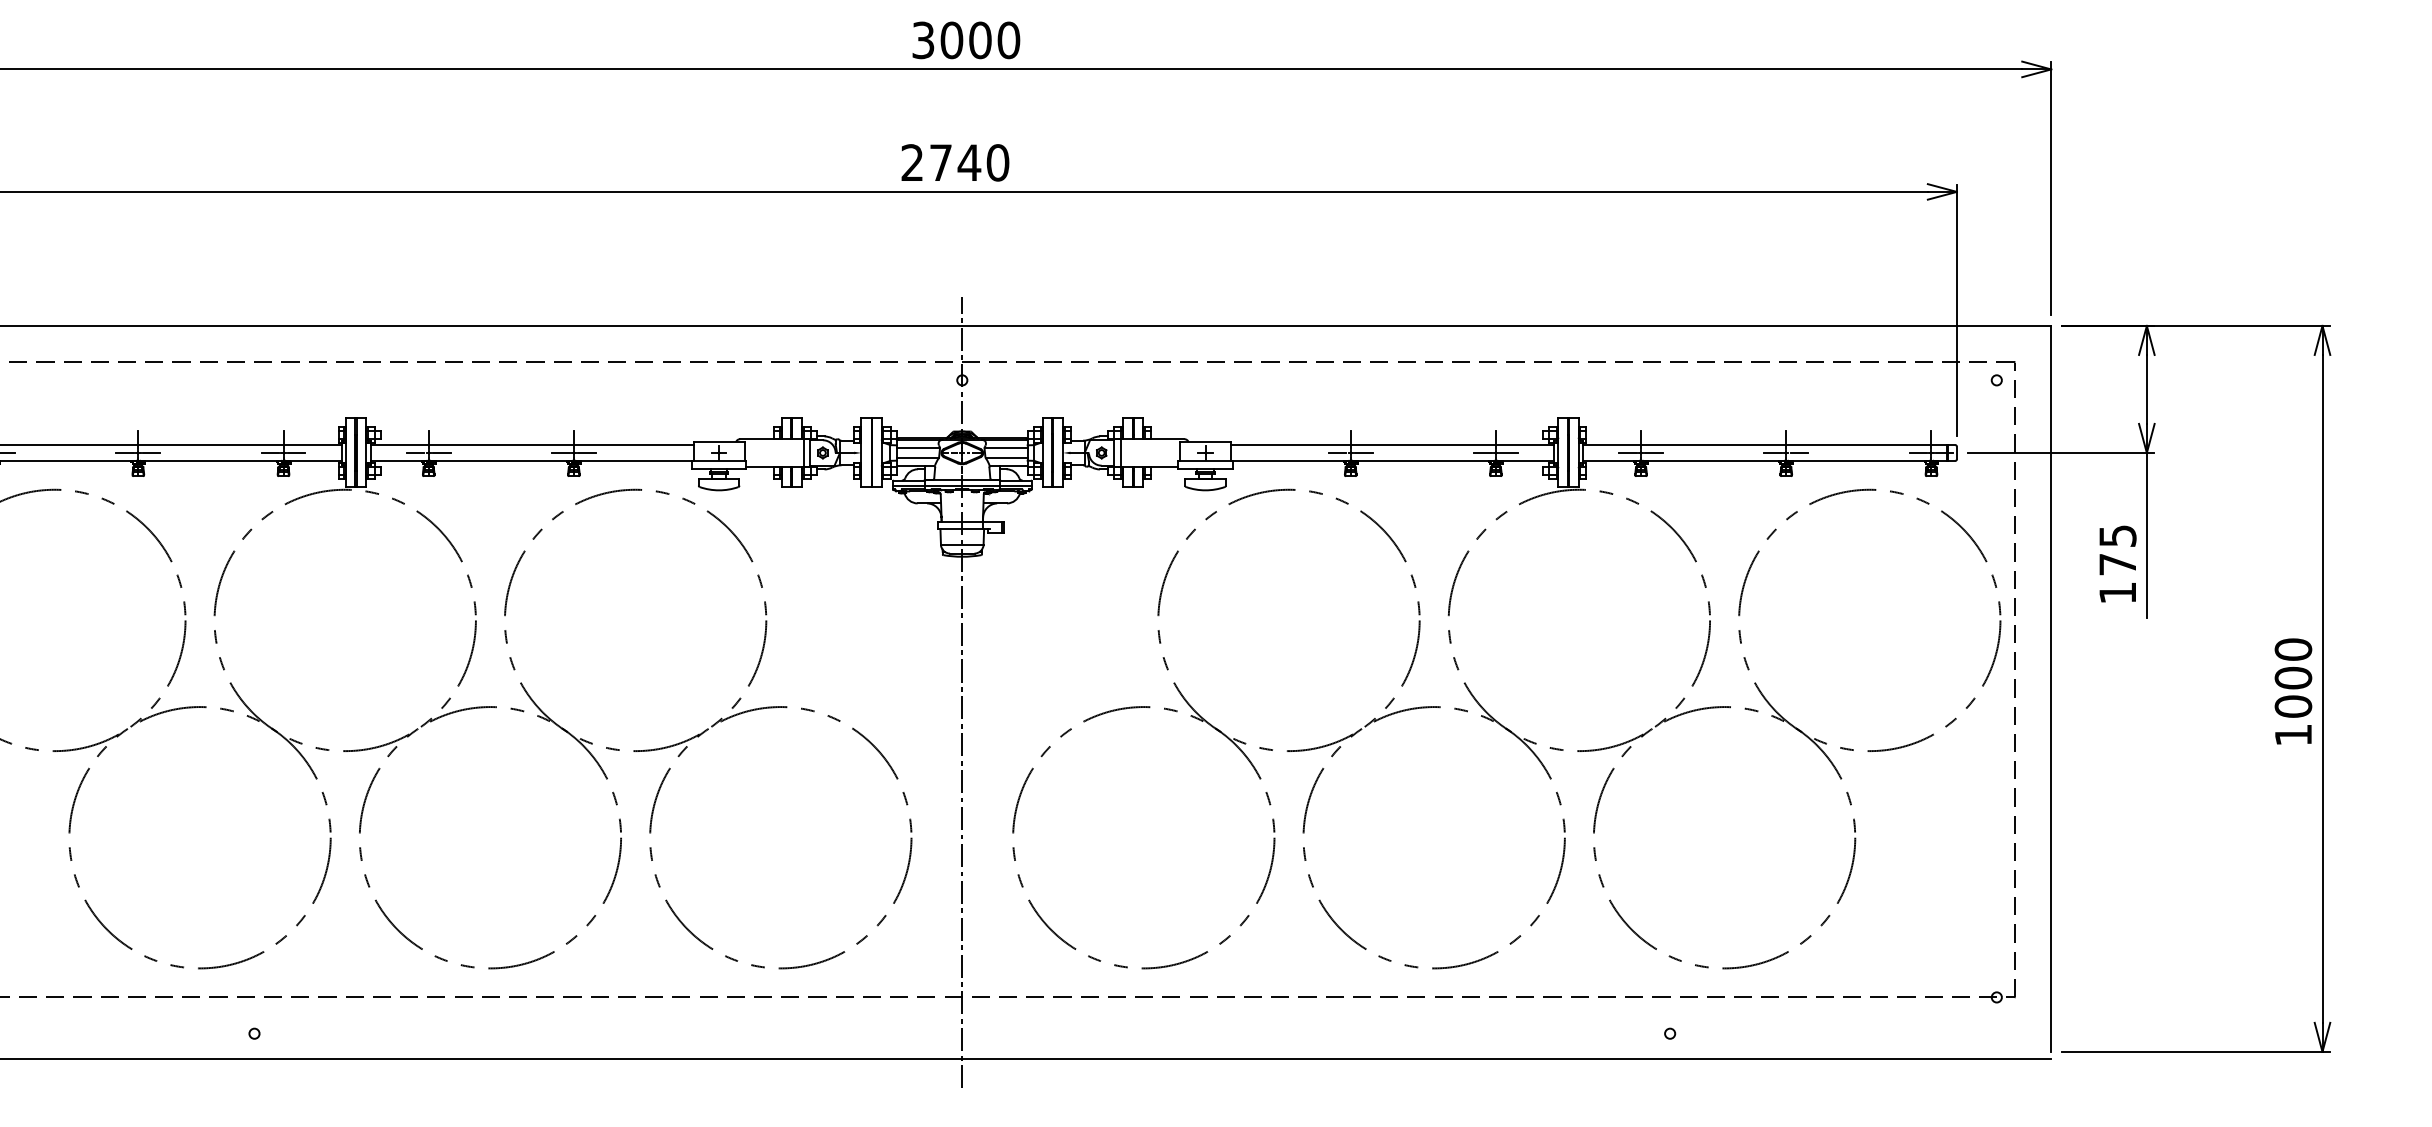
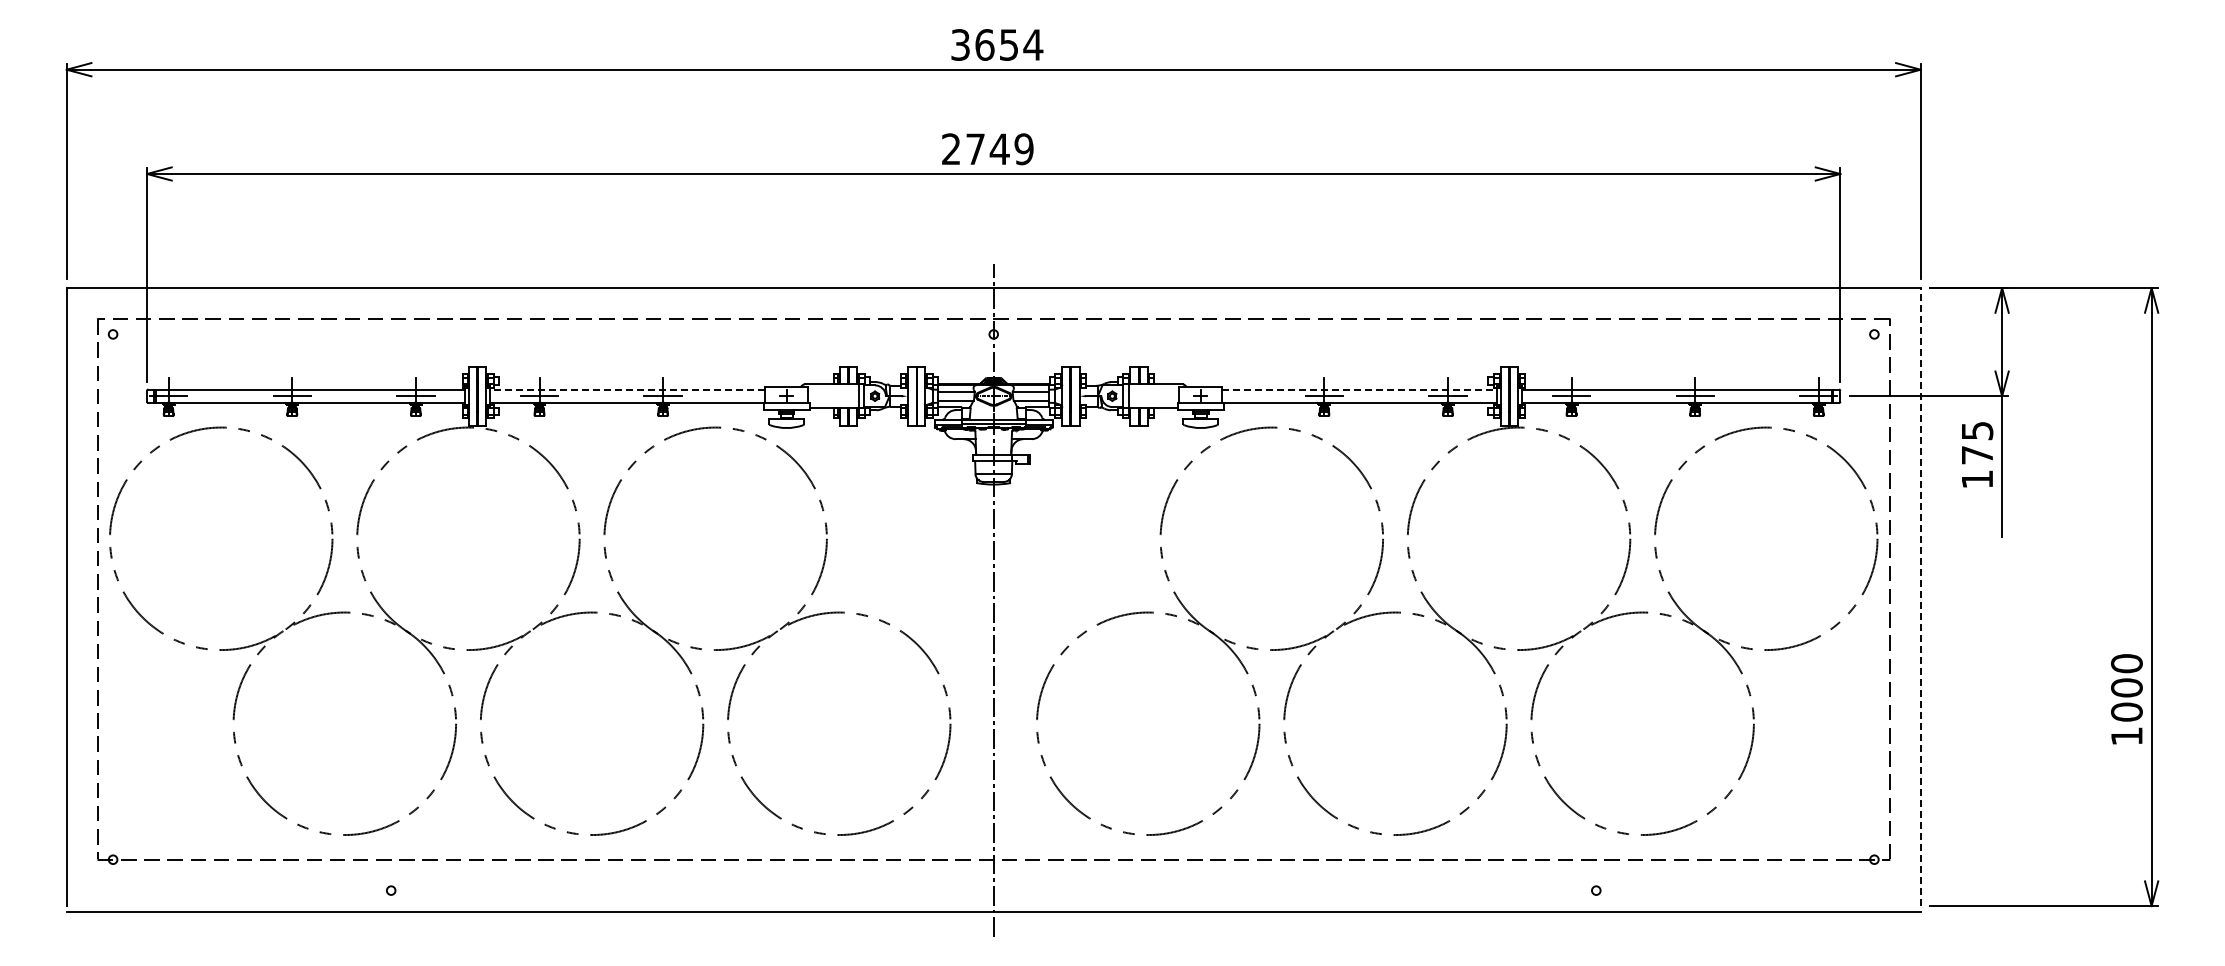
text: (980, 39) -> (1009, 44), 3000 -> 3654
text: (997, 163) -> (1023, 149), 2740 -> 2749
line: (532, 445) -> (627, 389), solid -> dashed
line: (1391, 445) -> (1359, 389), solid -> dashed
text: (2117, 563) -> (1977, 454), moved
line: (2050, 688) -> (1920, 596), solid -> dashed
text: (2292, 691) -> (2126, 699), moved

